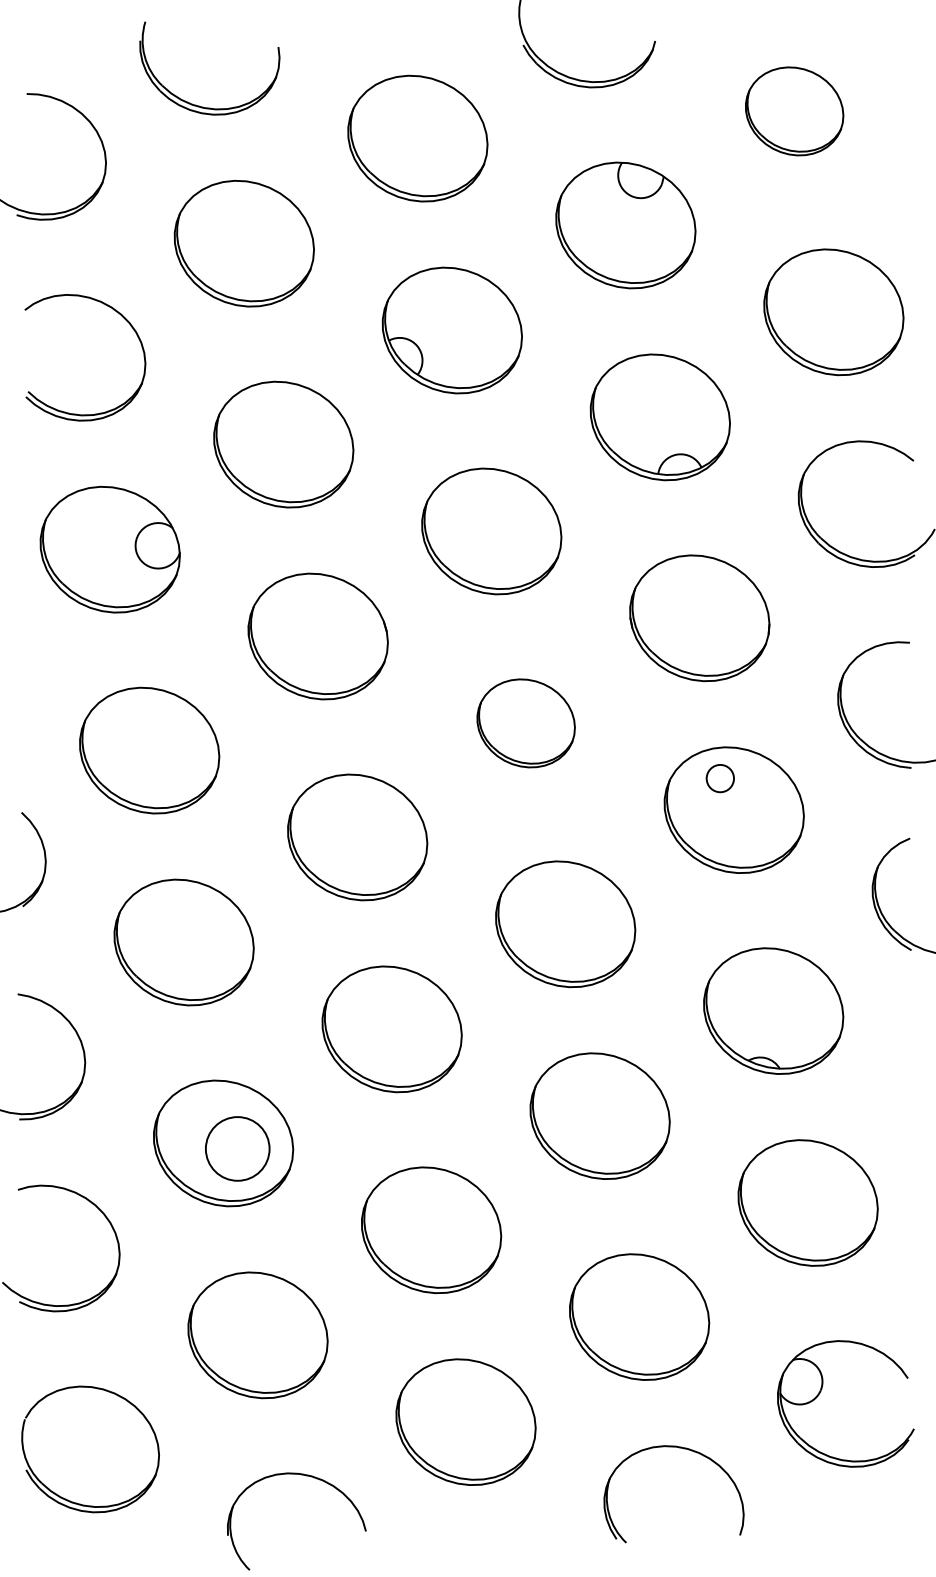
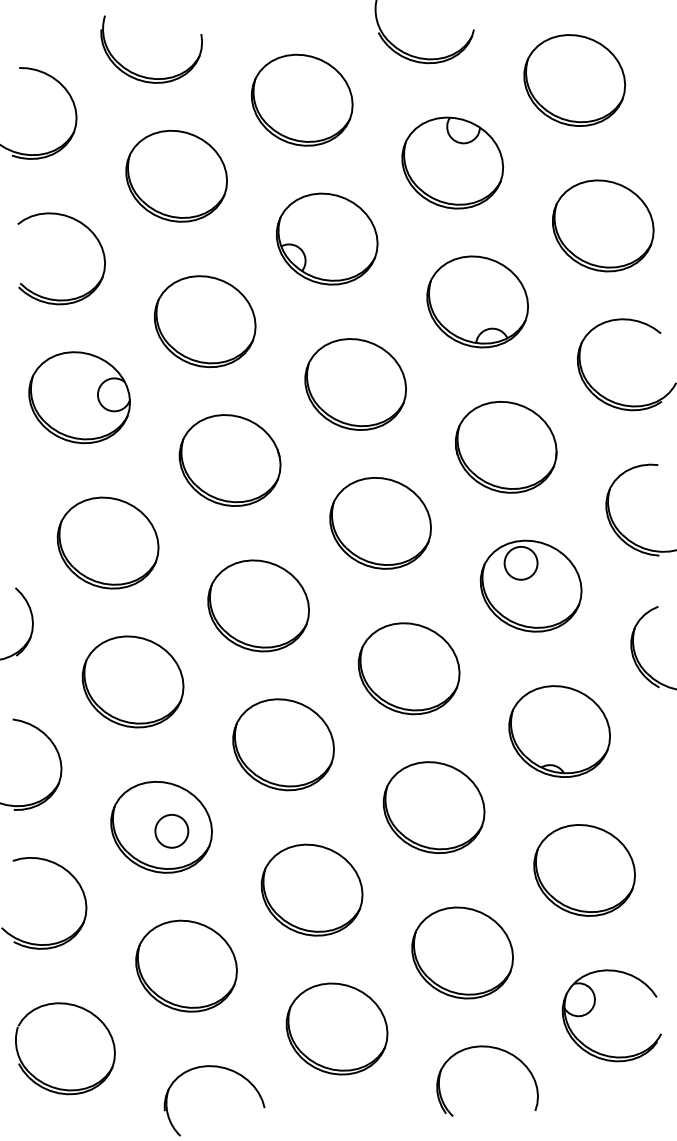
part: (794, 111) -> (574, 80), size x1.43
part: (525, 723) -> (380, 523), size x1.43
circle: (720, 778) -> (521, 563), size x1.67
circle: (237, 1148) -> (171, 830), size x0.71

